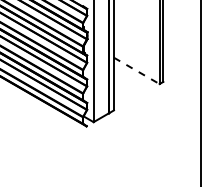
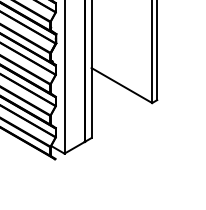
line: (137, 71) -> (122, 86), dashed -> solid

